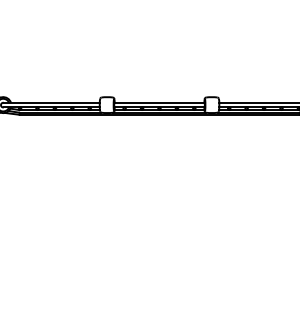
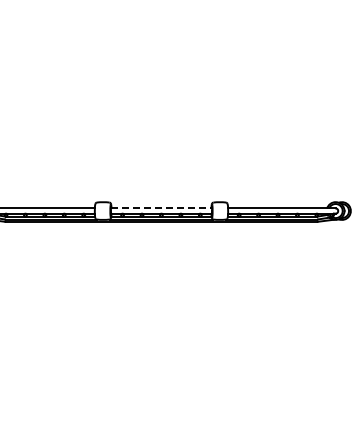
line: (160, 102) -> (162, 208), solid -> dashed

